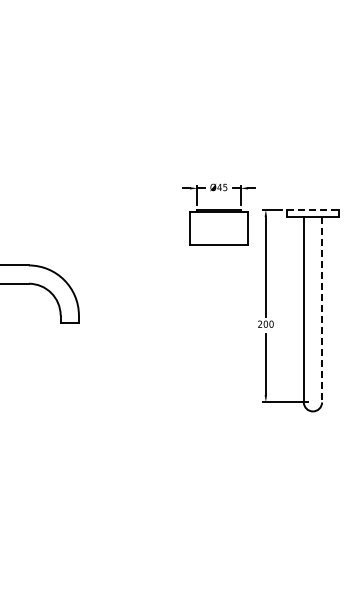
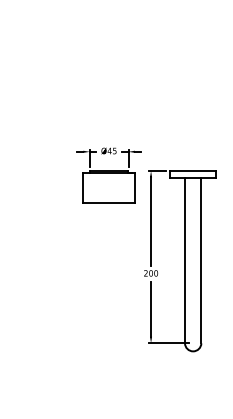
line: (312, 209) -> (192, 170), dashed -> solid
line: (322, 309) -> (201, 260), dashed -> solid

